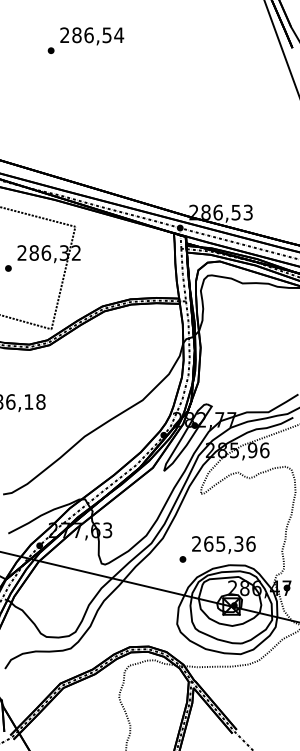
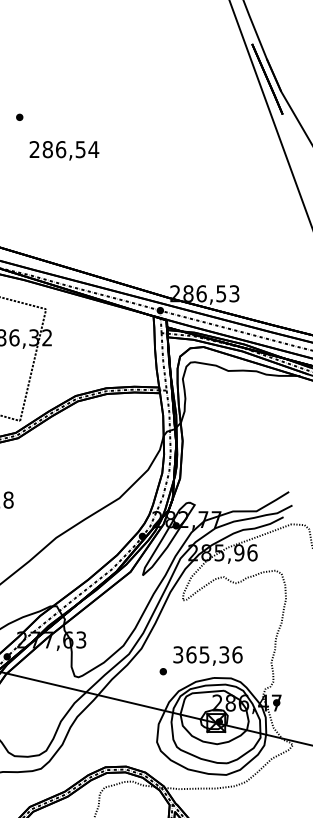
text: (92, 36) -> (64, 150), moved
text: (196, 543) -> (178, 654), 265,36 -> 365,36

